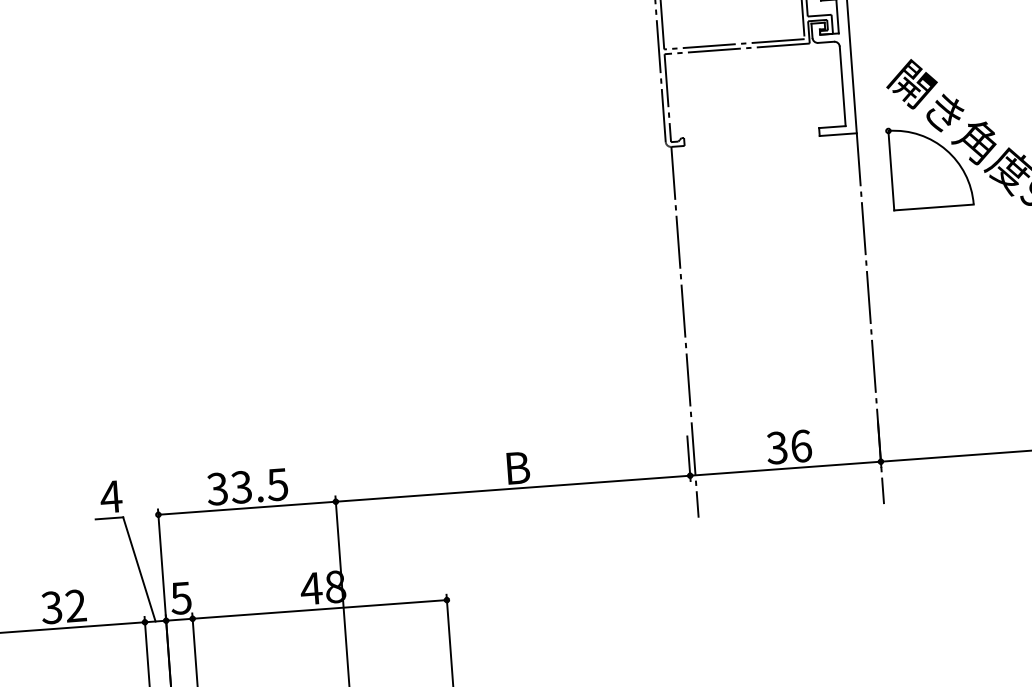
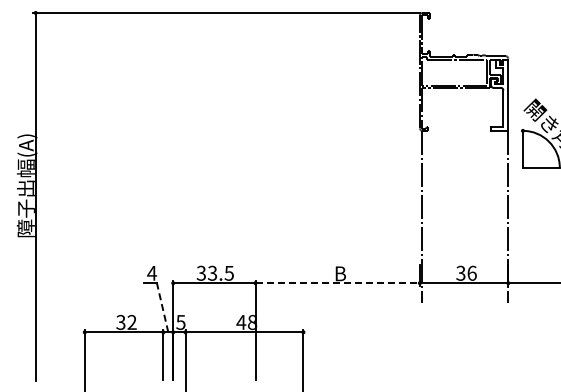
line: (514, 489) -> (338, 283), solid -> dashed
line: (139, 568) -> (162, 307), solid -> dashed

